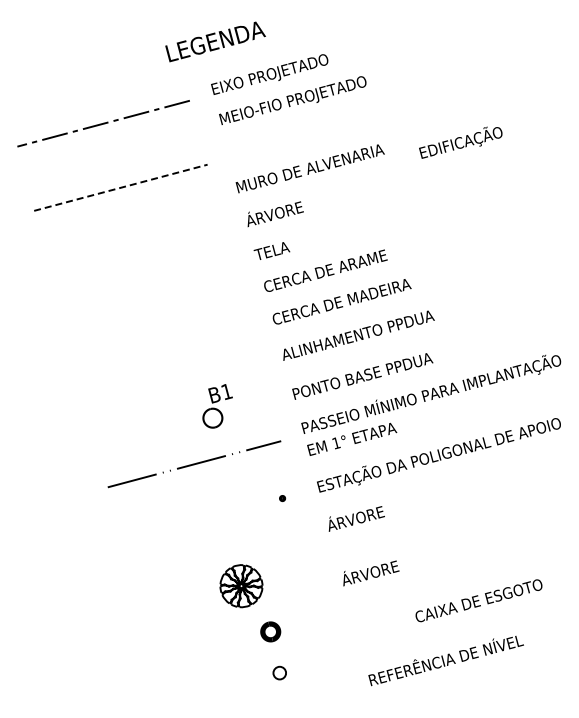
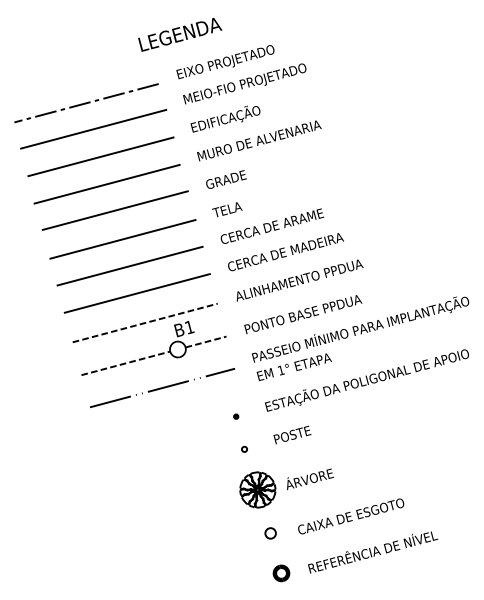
text: (460, 142) -> (225, 118), moved
line: (111, 154) -> (93, 128), added
line: (120, 187) -> (100, 156), dashed -> solid
text: (274, 214) -> (229, 179), ÁRVORE -> GRADE
line: (127, 220) -> (106, 184), added
line: (137, 252) -> (114, 210), added
line: (146, 286) -> (122, 239), added
line: (155, 318) -> (129, 266), added
line: (164, 351) -> (137, 293), added
line: (173, 386) -> (144, 322), added
line: (246, 408) -> (206, 341), added
line: (150, 434) -> (125, 363), added
text: (355, 518) -> (297, 433), ÁRVORE -> POSTE
circle: (292, 537) -> (244, 449), added
part: (241, 586) -> (257, 490), moved
text: (478, 600) -> (350, 516), moved
part: (270, 631) -> (281, 573), moved
circle: (279, 672) -> (270, 532), moved

